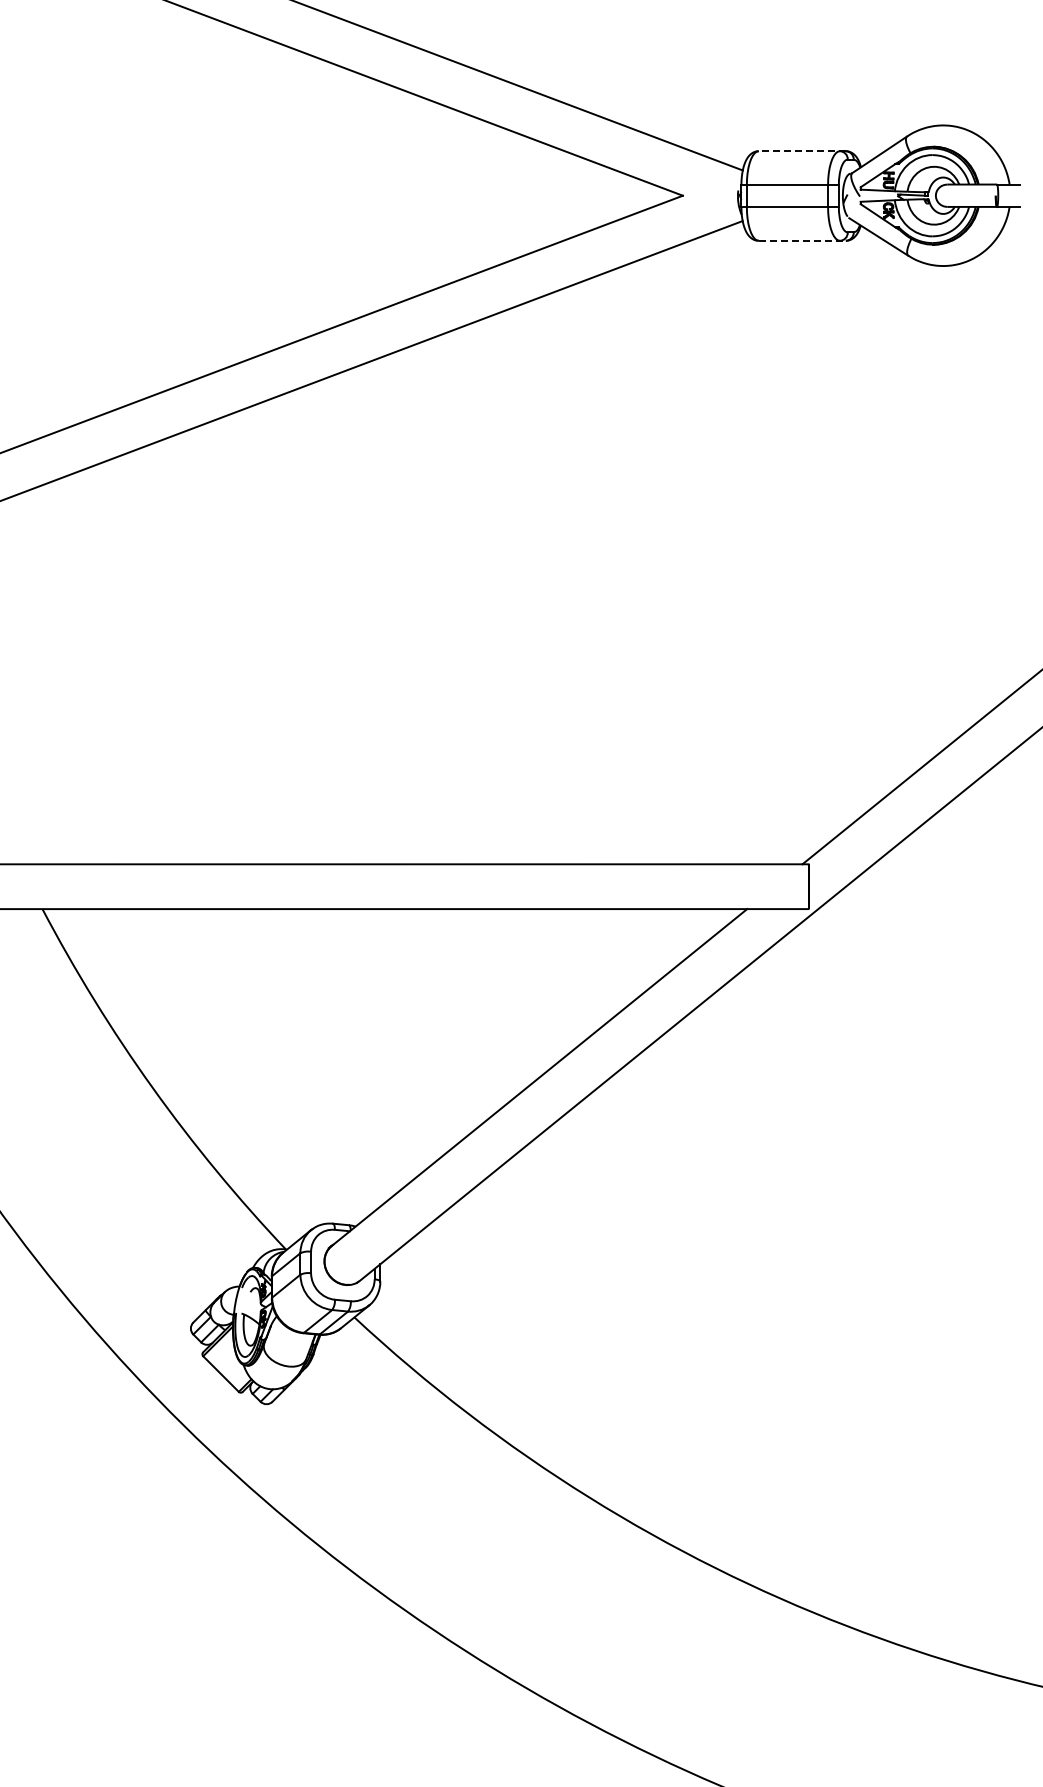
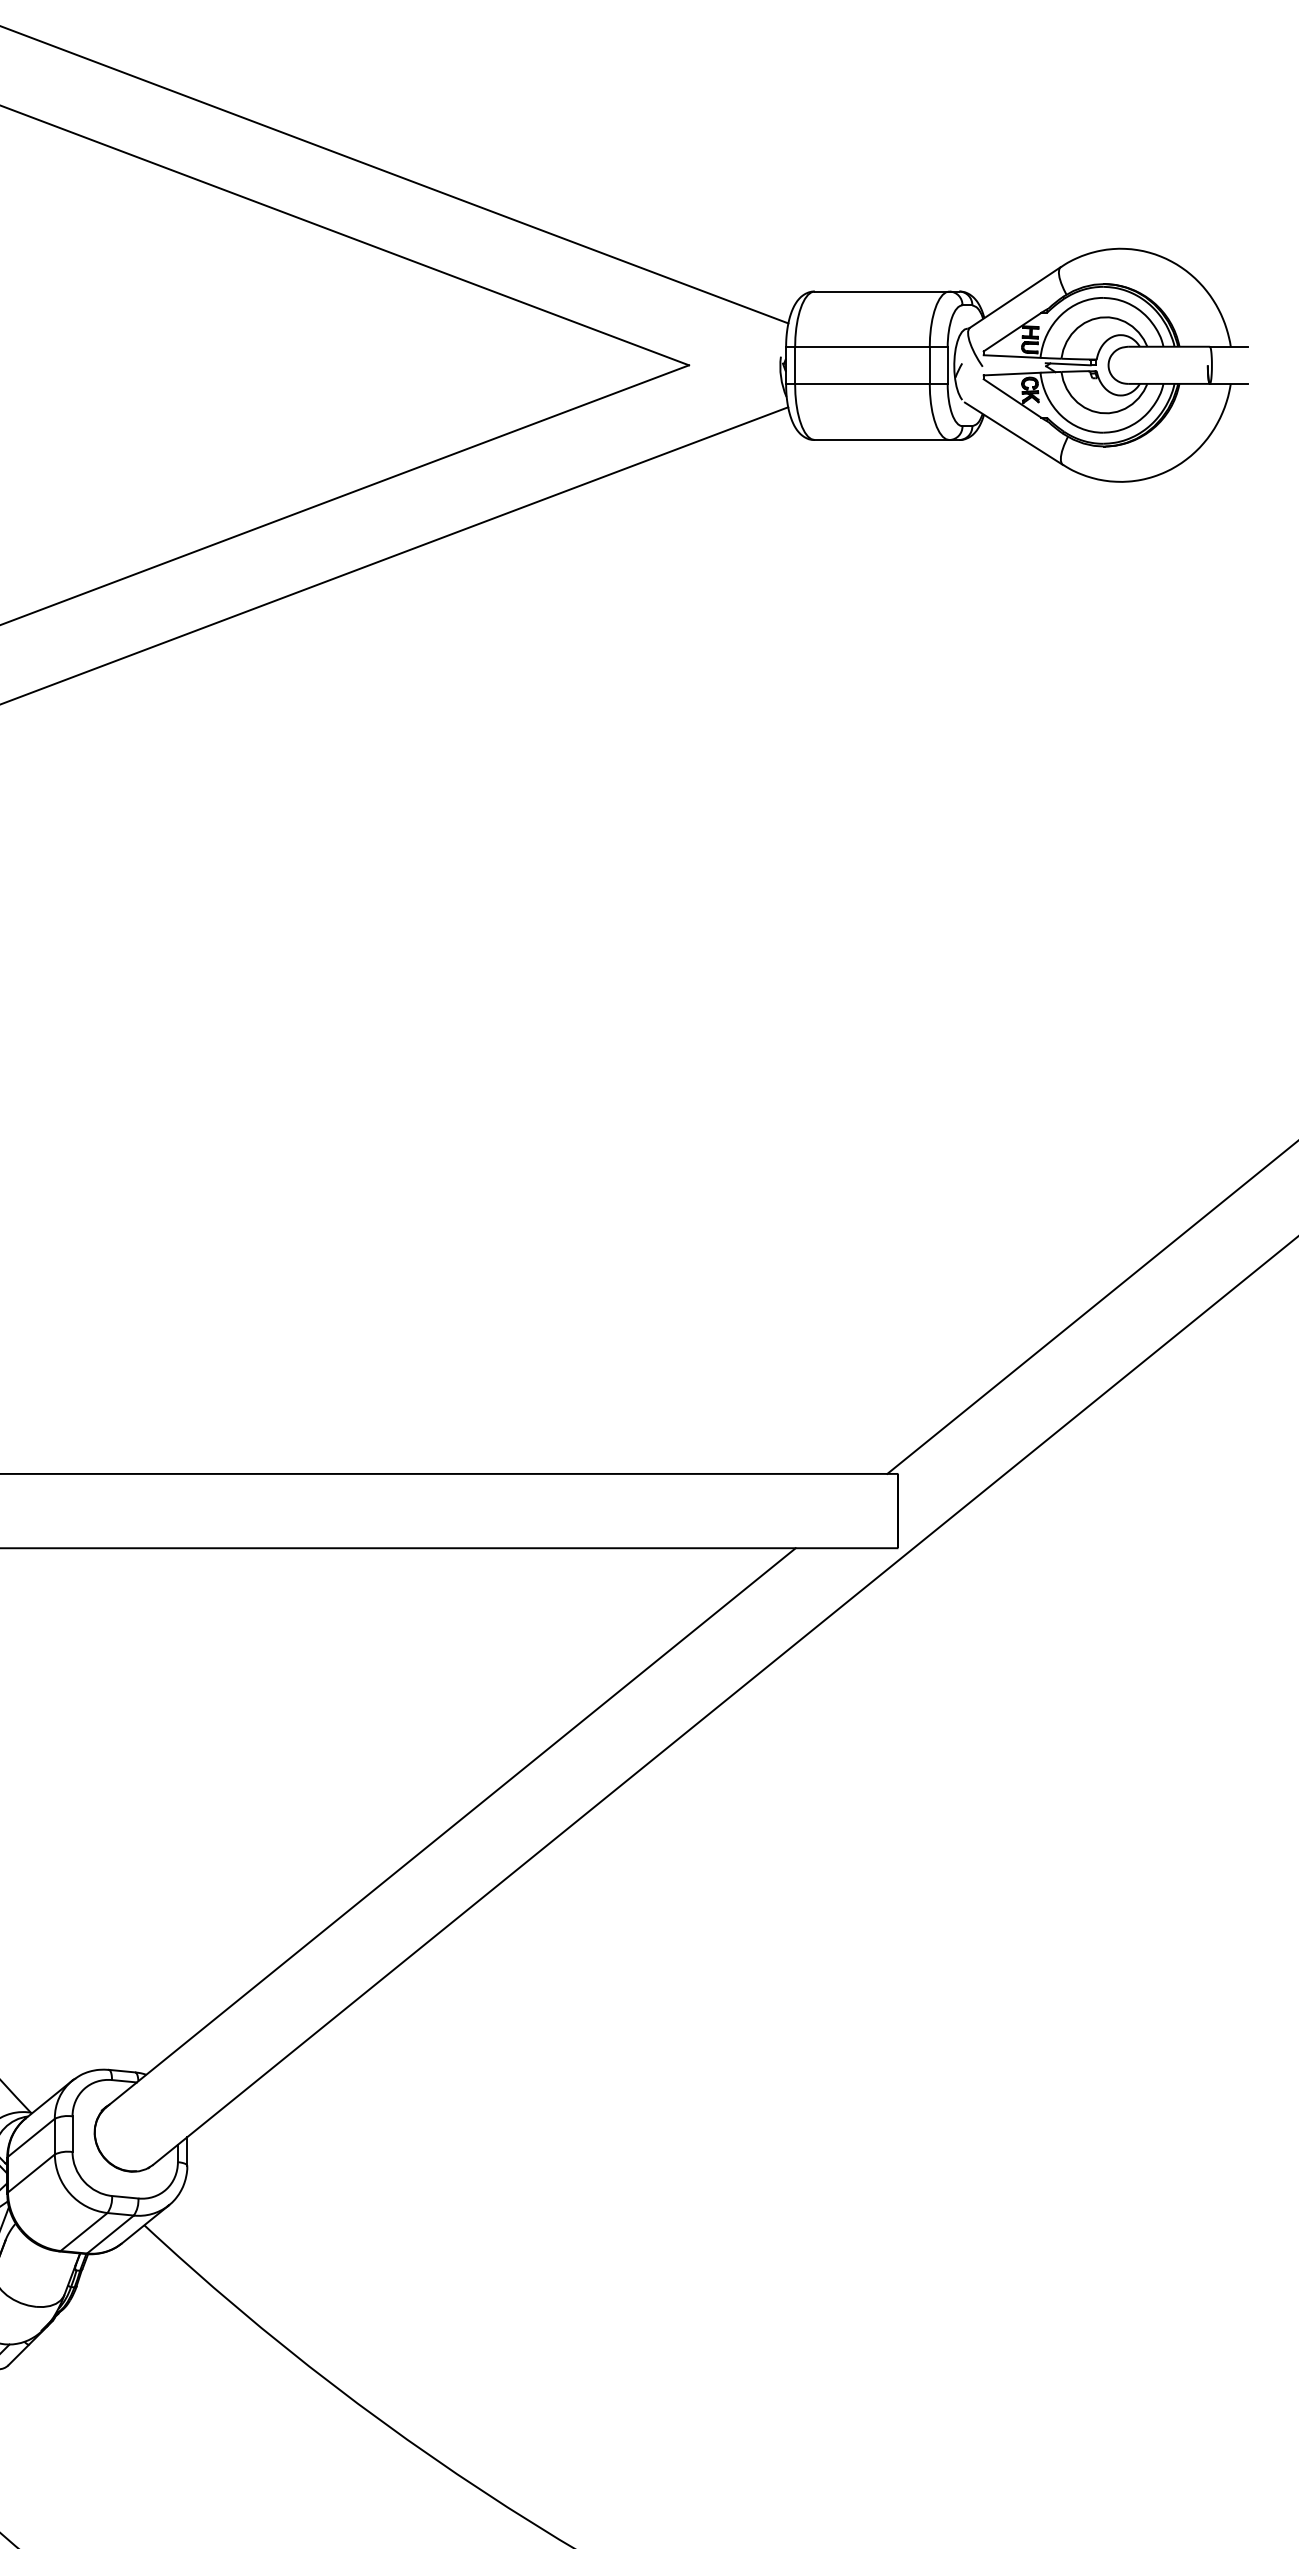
line: (802, 151) -> (887, 291), dashed -> solid
line: (802, 240) -> (887, 439), dashed -> solid

